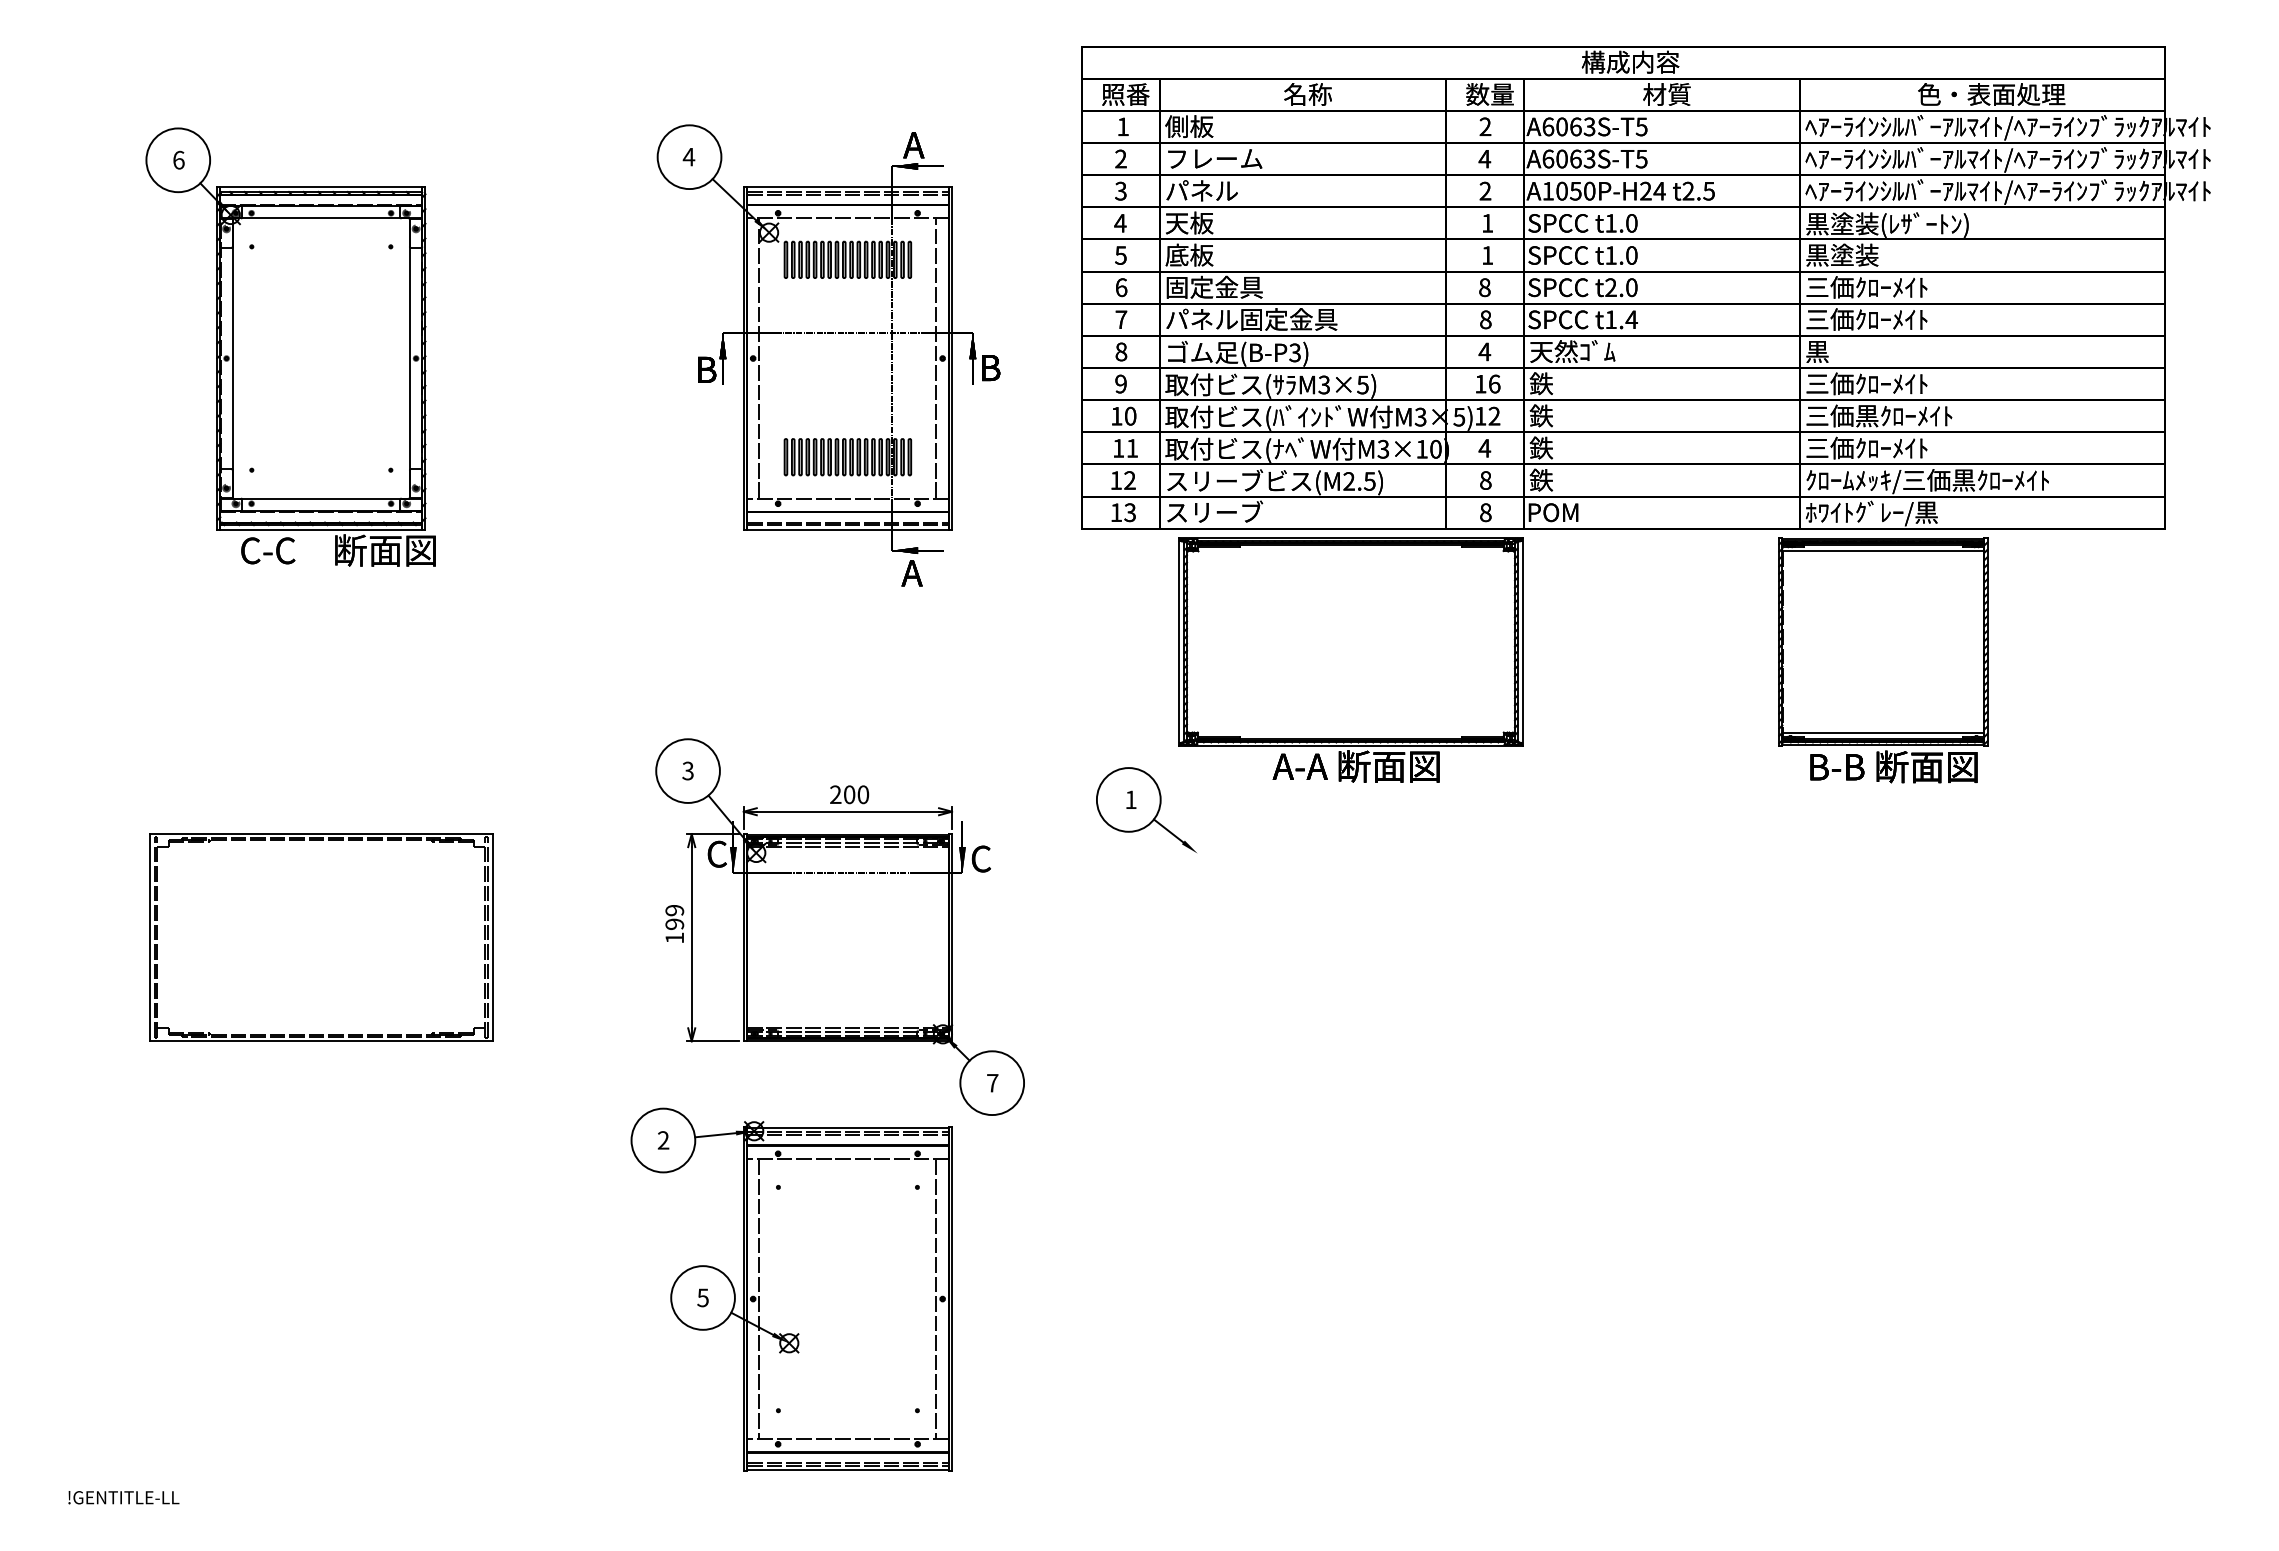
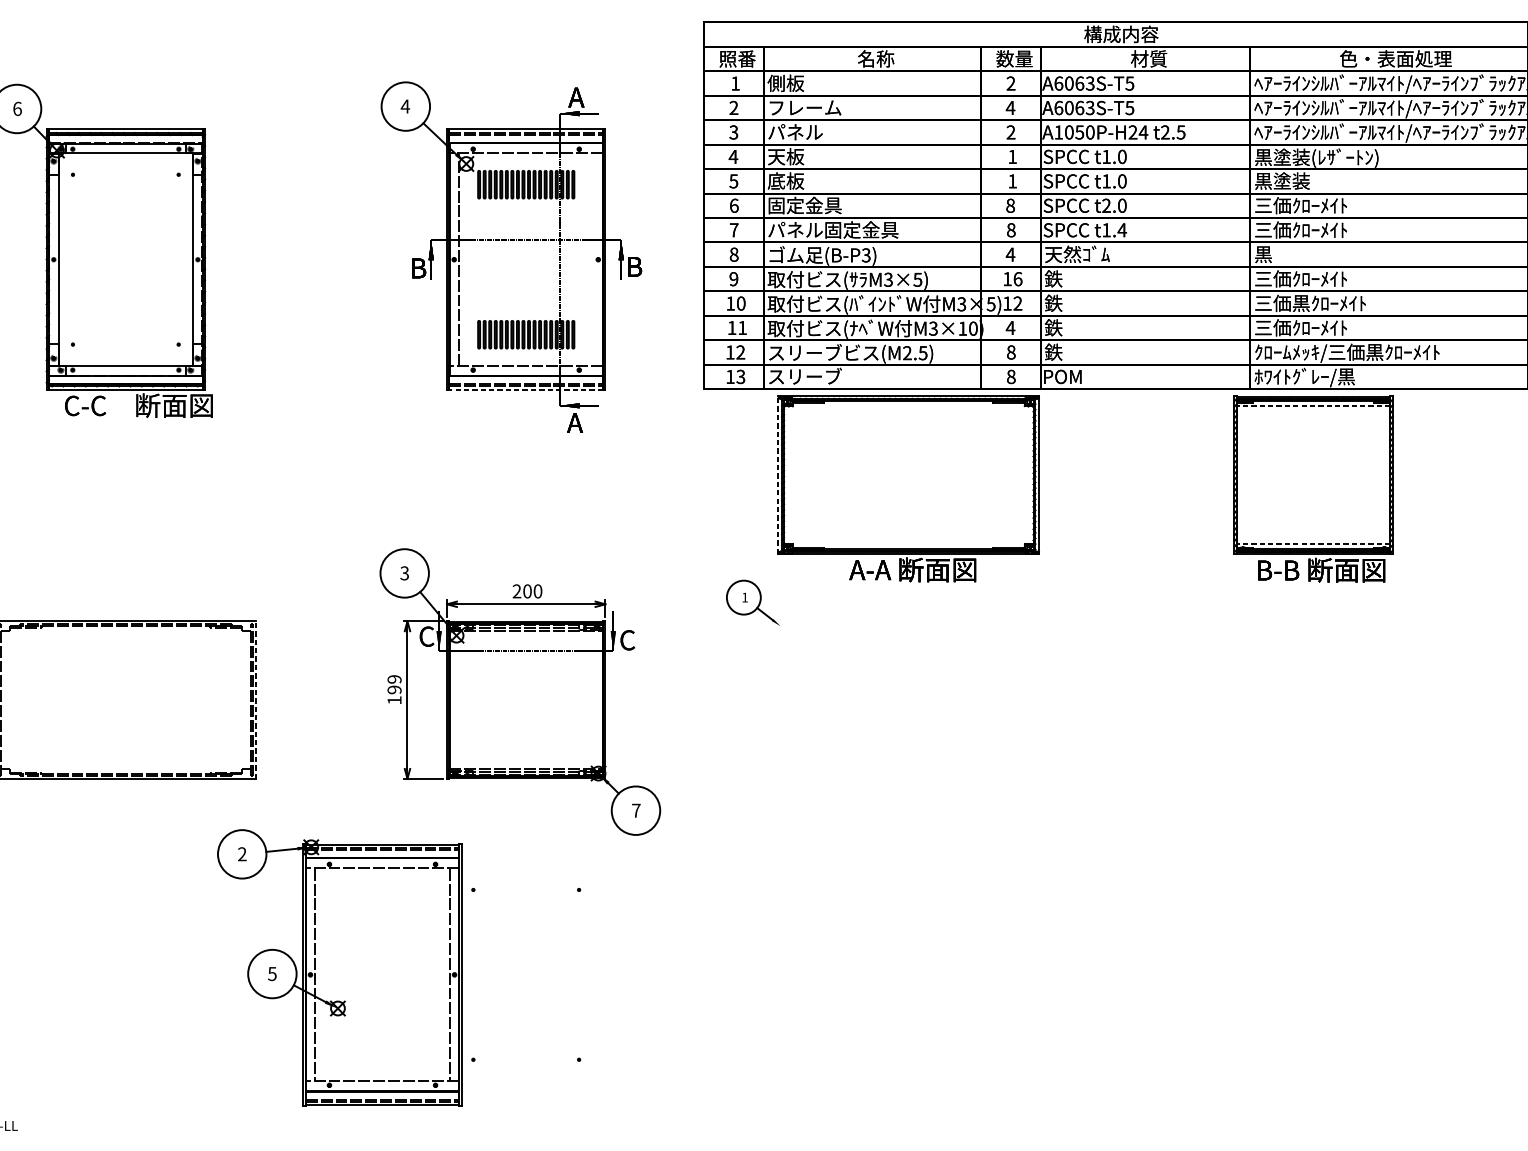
line: (936, 358) -> (593, 259), removed
line: (847, 529) -> (525, 389), solid -> dashed
line: (1882, 551) -> (1312, 406), solid -> dashed
line: (1179, 641) -> (778, 474), solid -> dashed
line: (1882, 732) -> (1312, 544), solid -> dashed
part: (1146, 809) -> (753, 602), size x0.7
line: (493, 937) -> (256, 699), solid -> dashed
part: (791, 1289) -> (339, 967), moved

